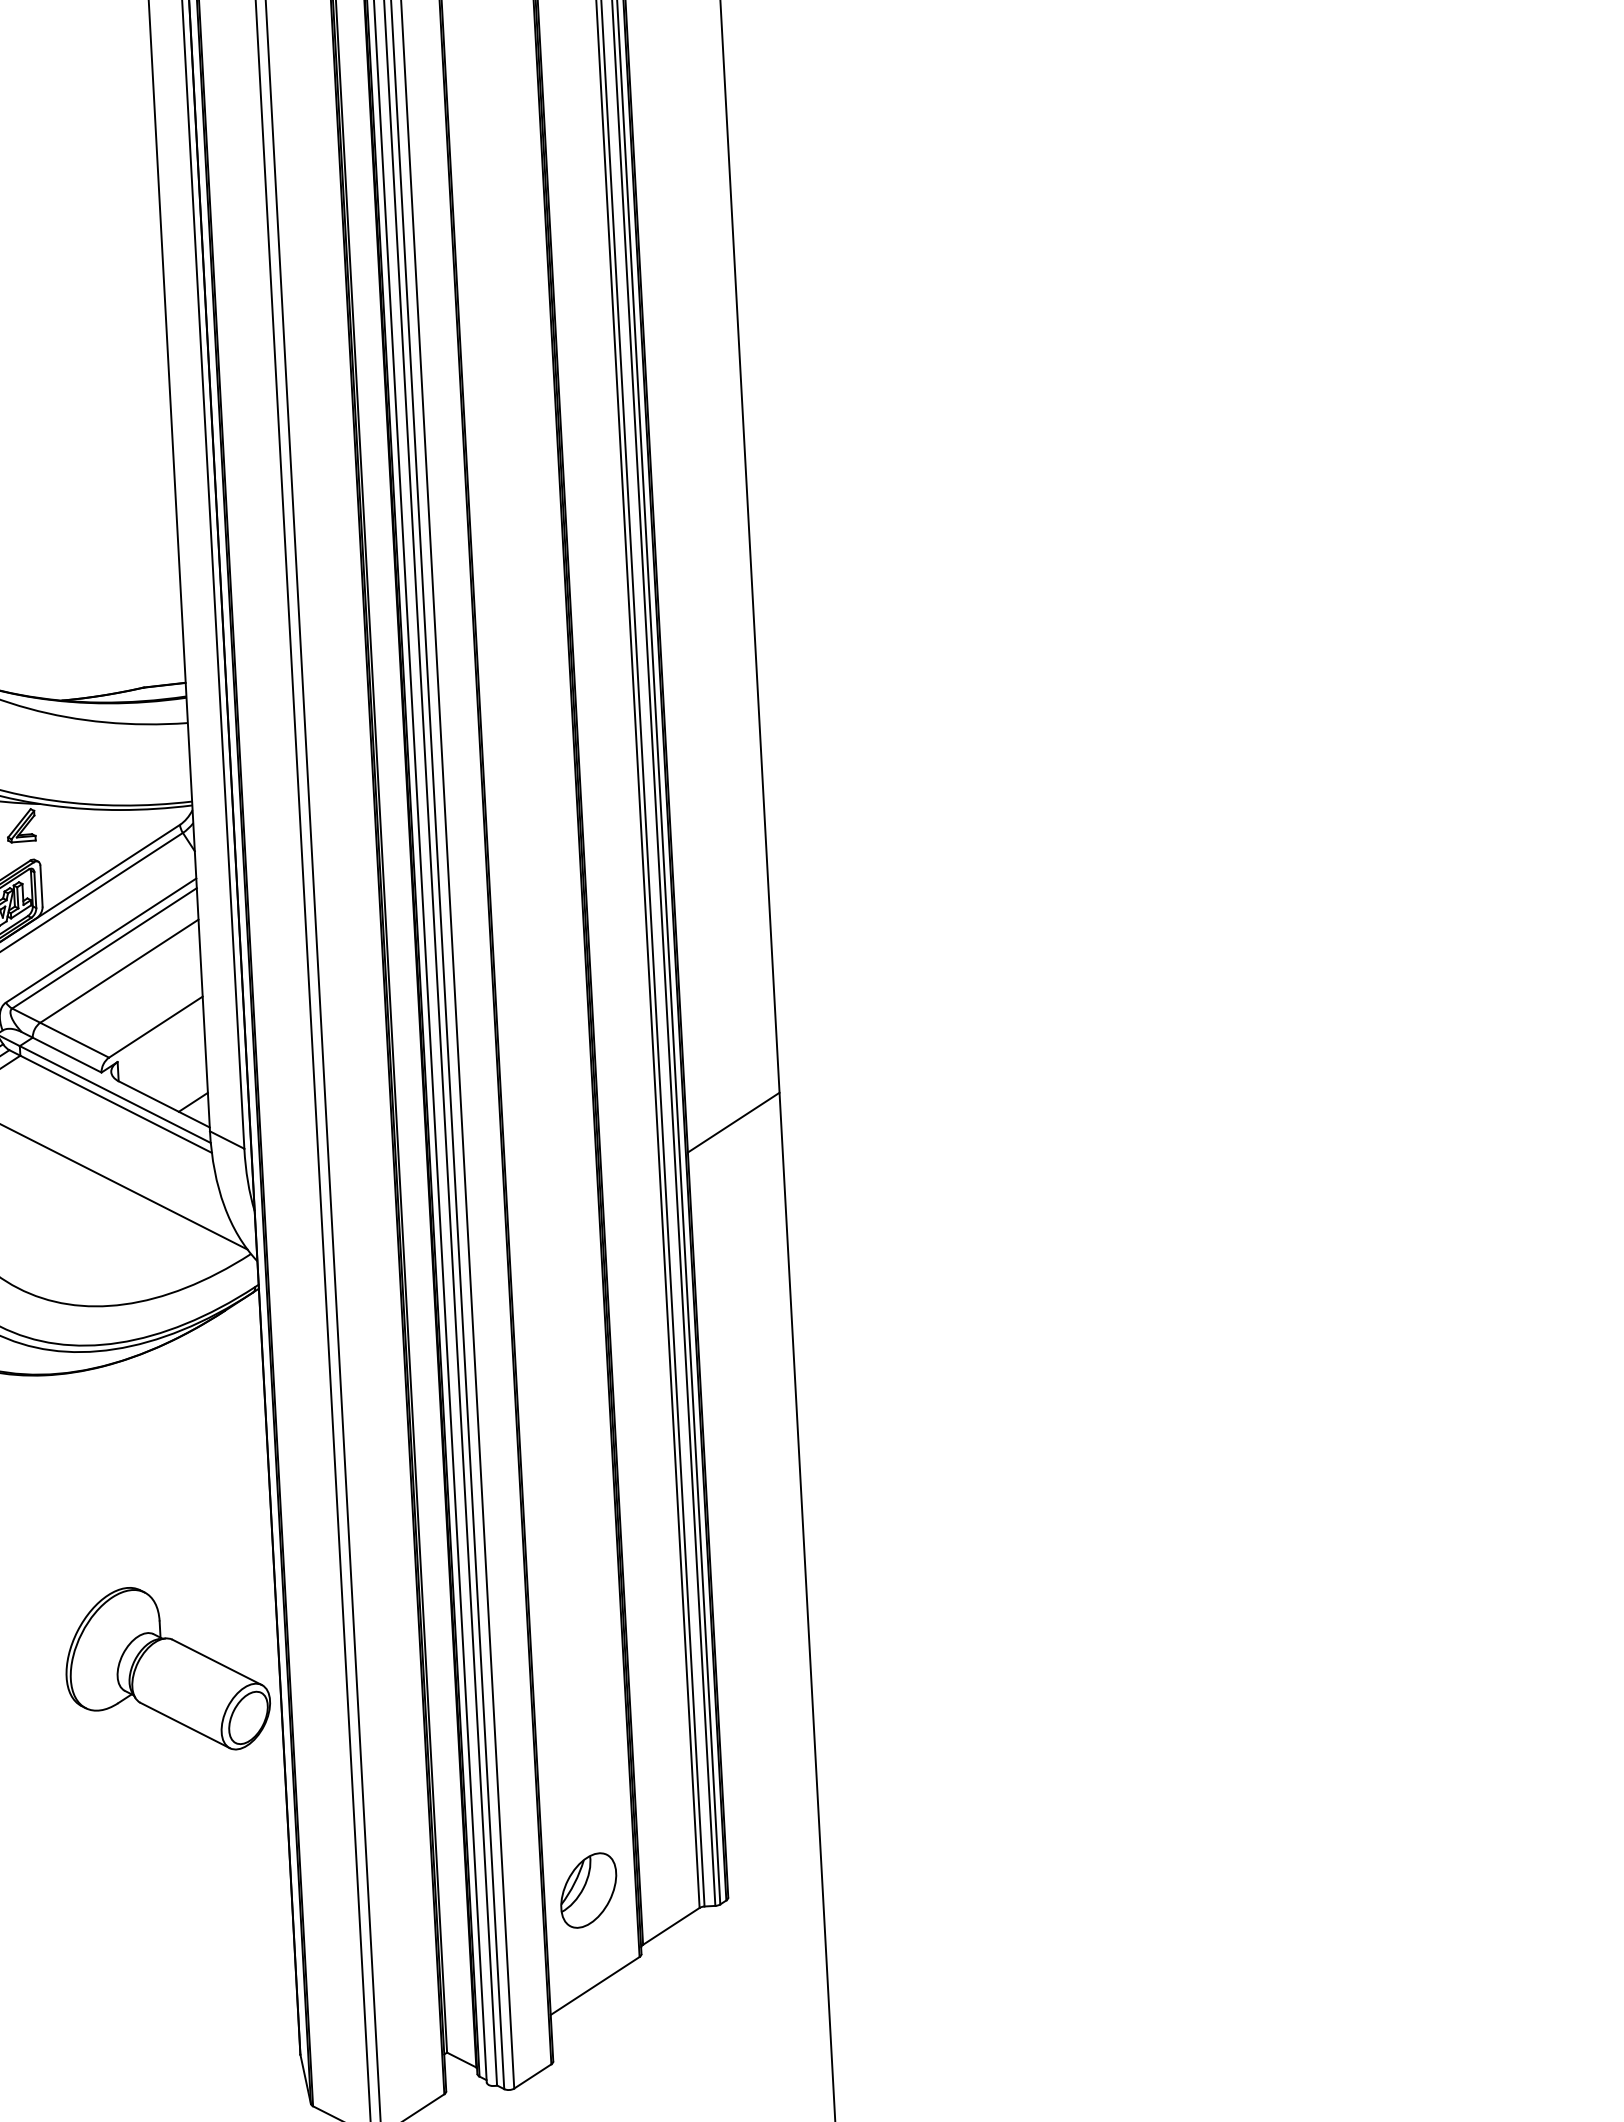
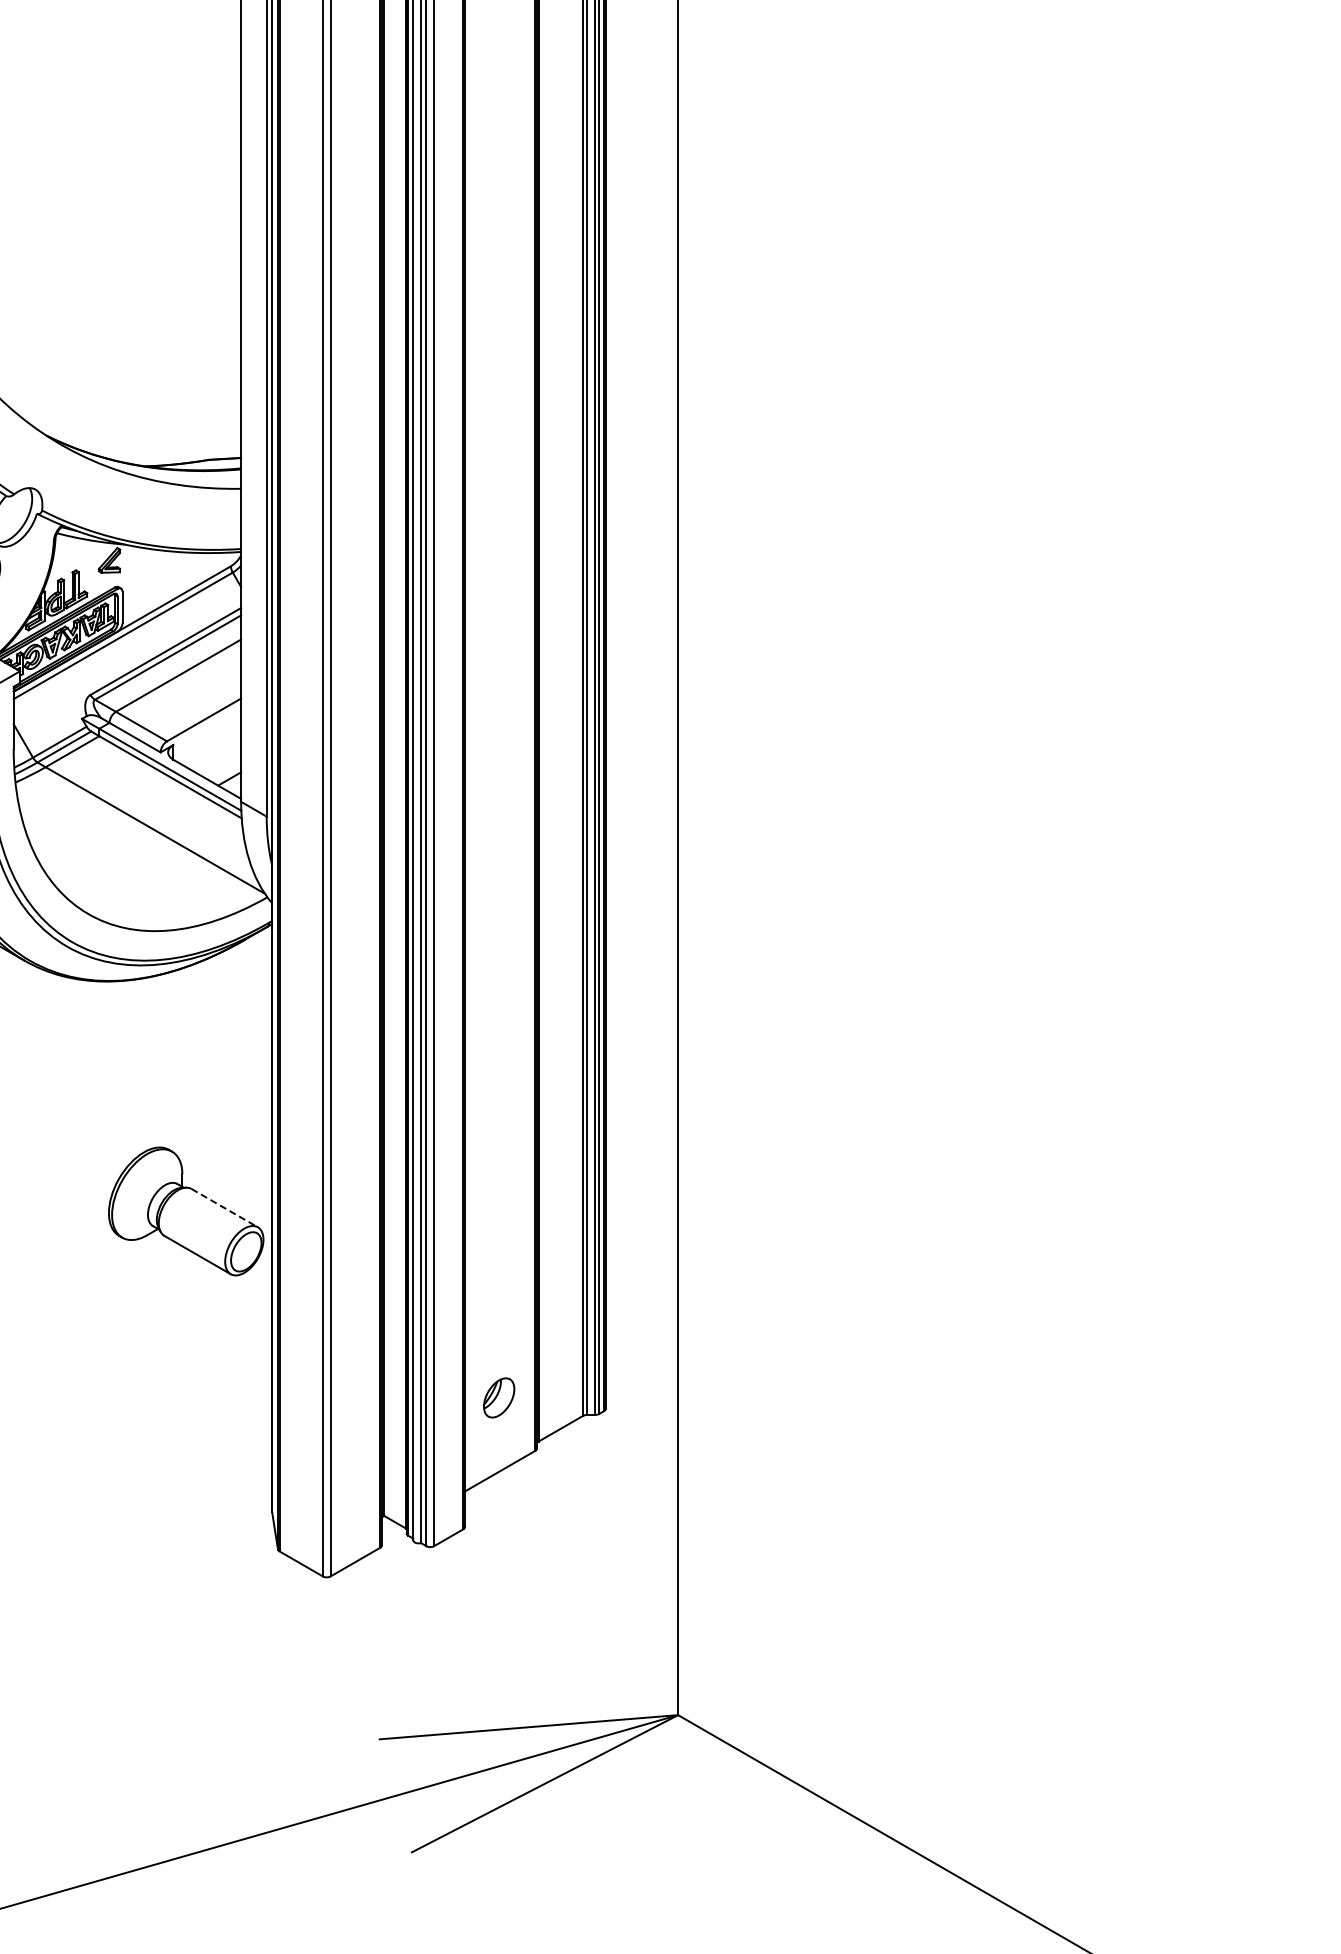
line: (733, 1122) -> (641, 816), removed
line: (218, 1662) -> (225, 1208), solid -> dashed
part: (587, 1890) -> (498, 1397), size x0.7

